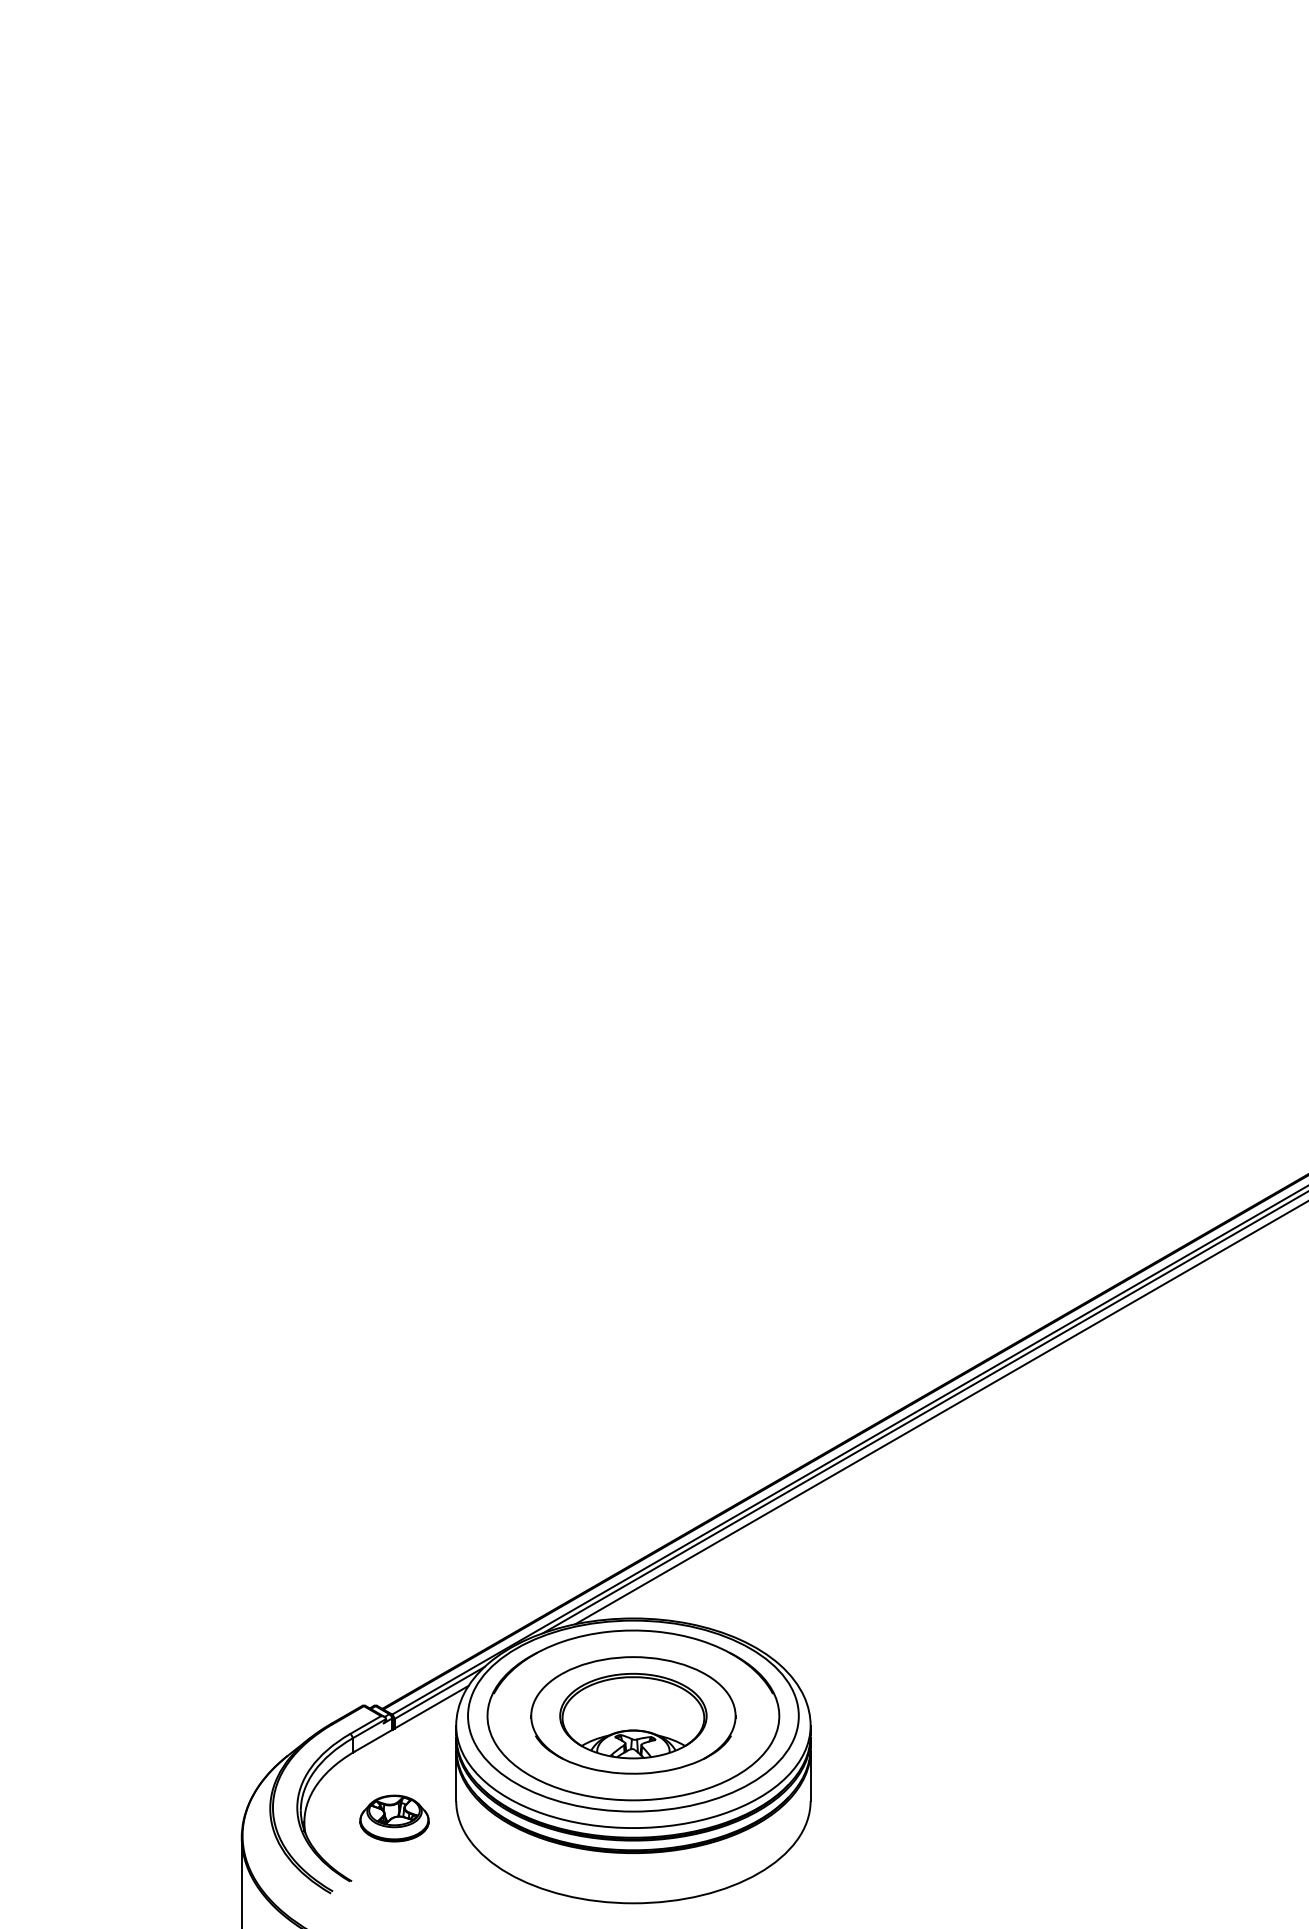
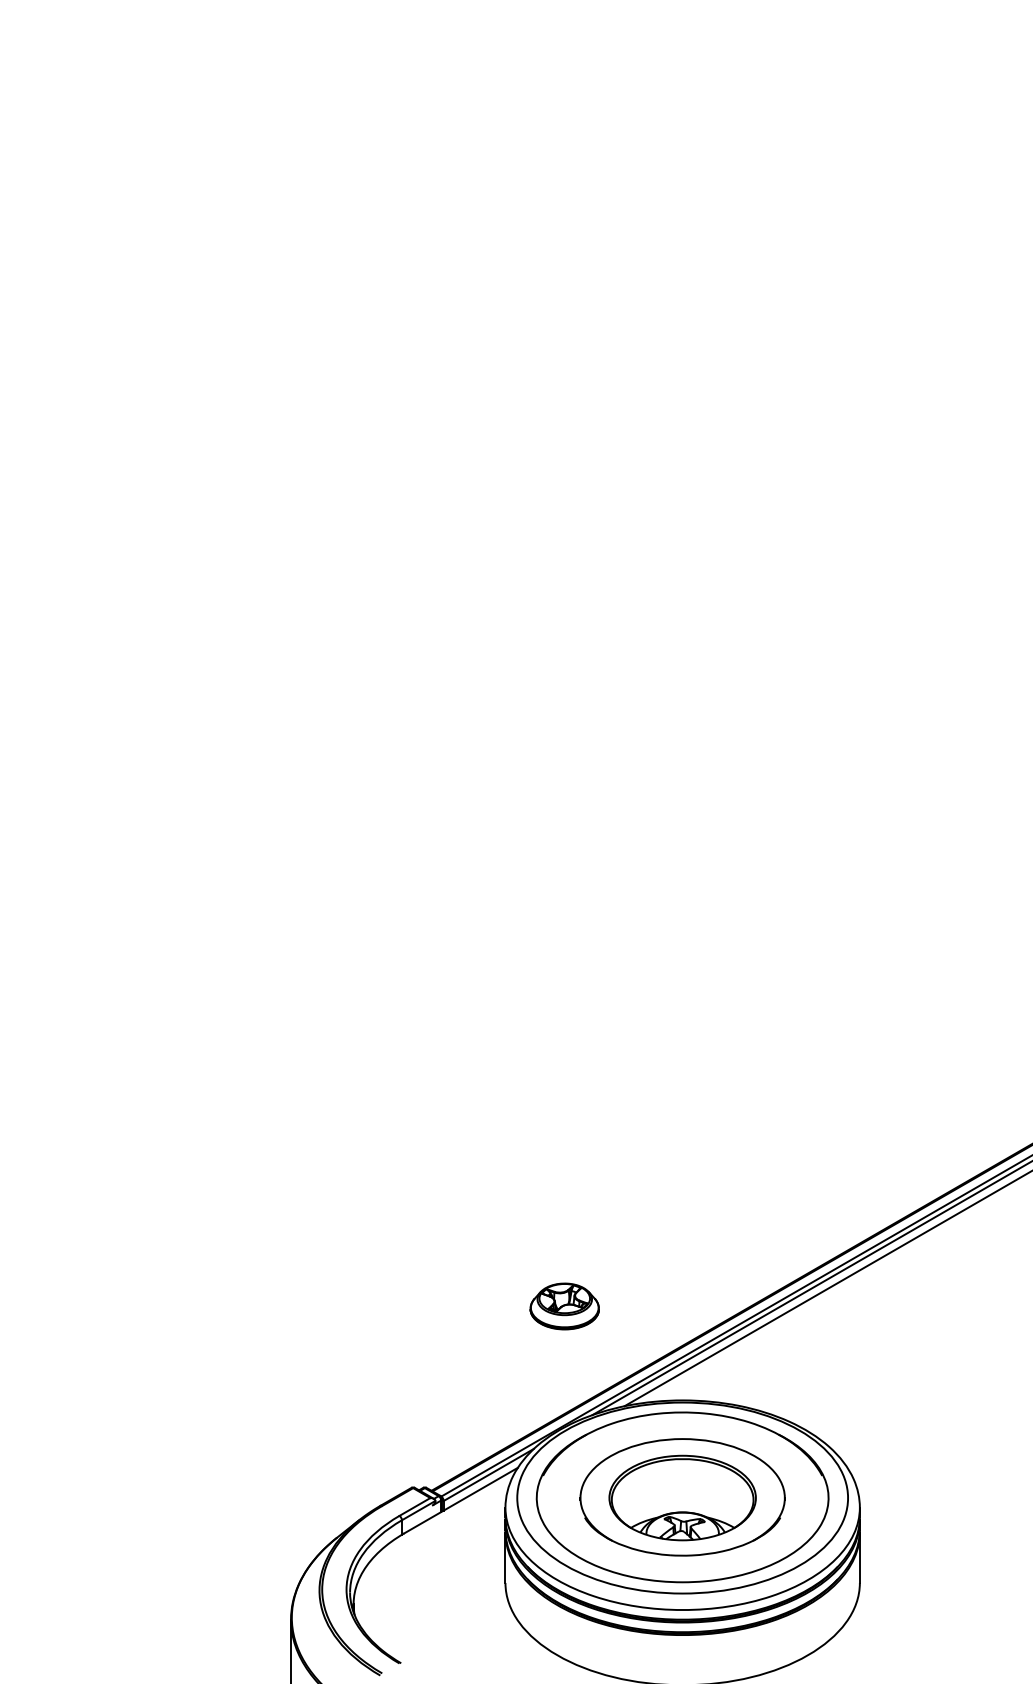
part: (394, 1818) -> (564, 1306), moved

